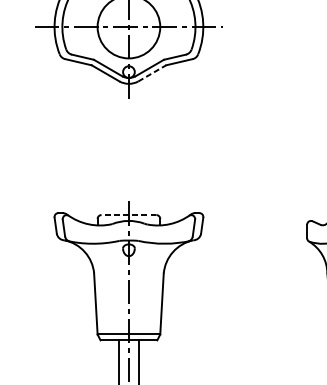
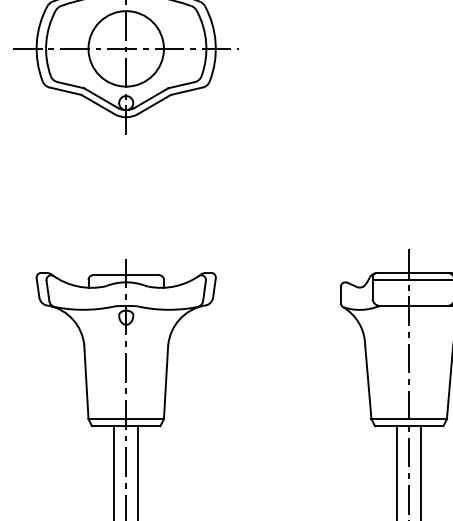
line: (152, 73) -> (154, 104), dashed -> solid
line: (128, 215) -> (125, 275), dashed -> solid

